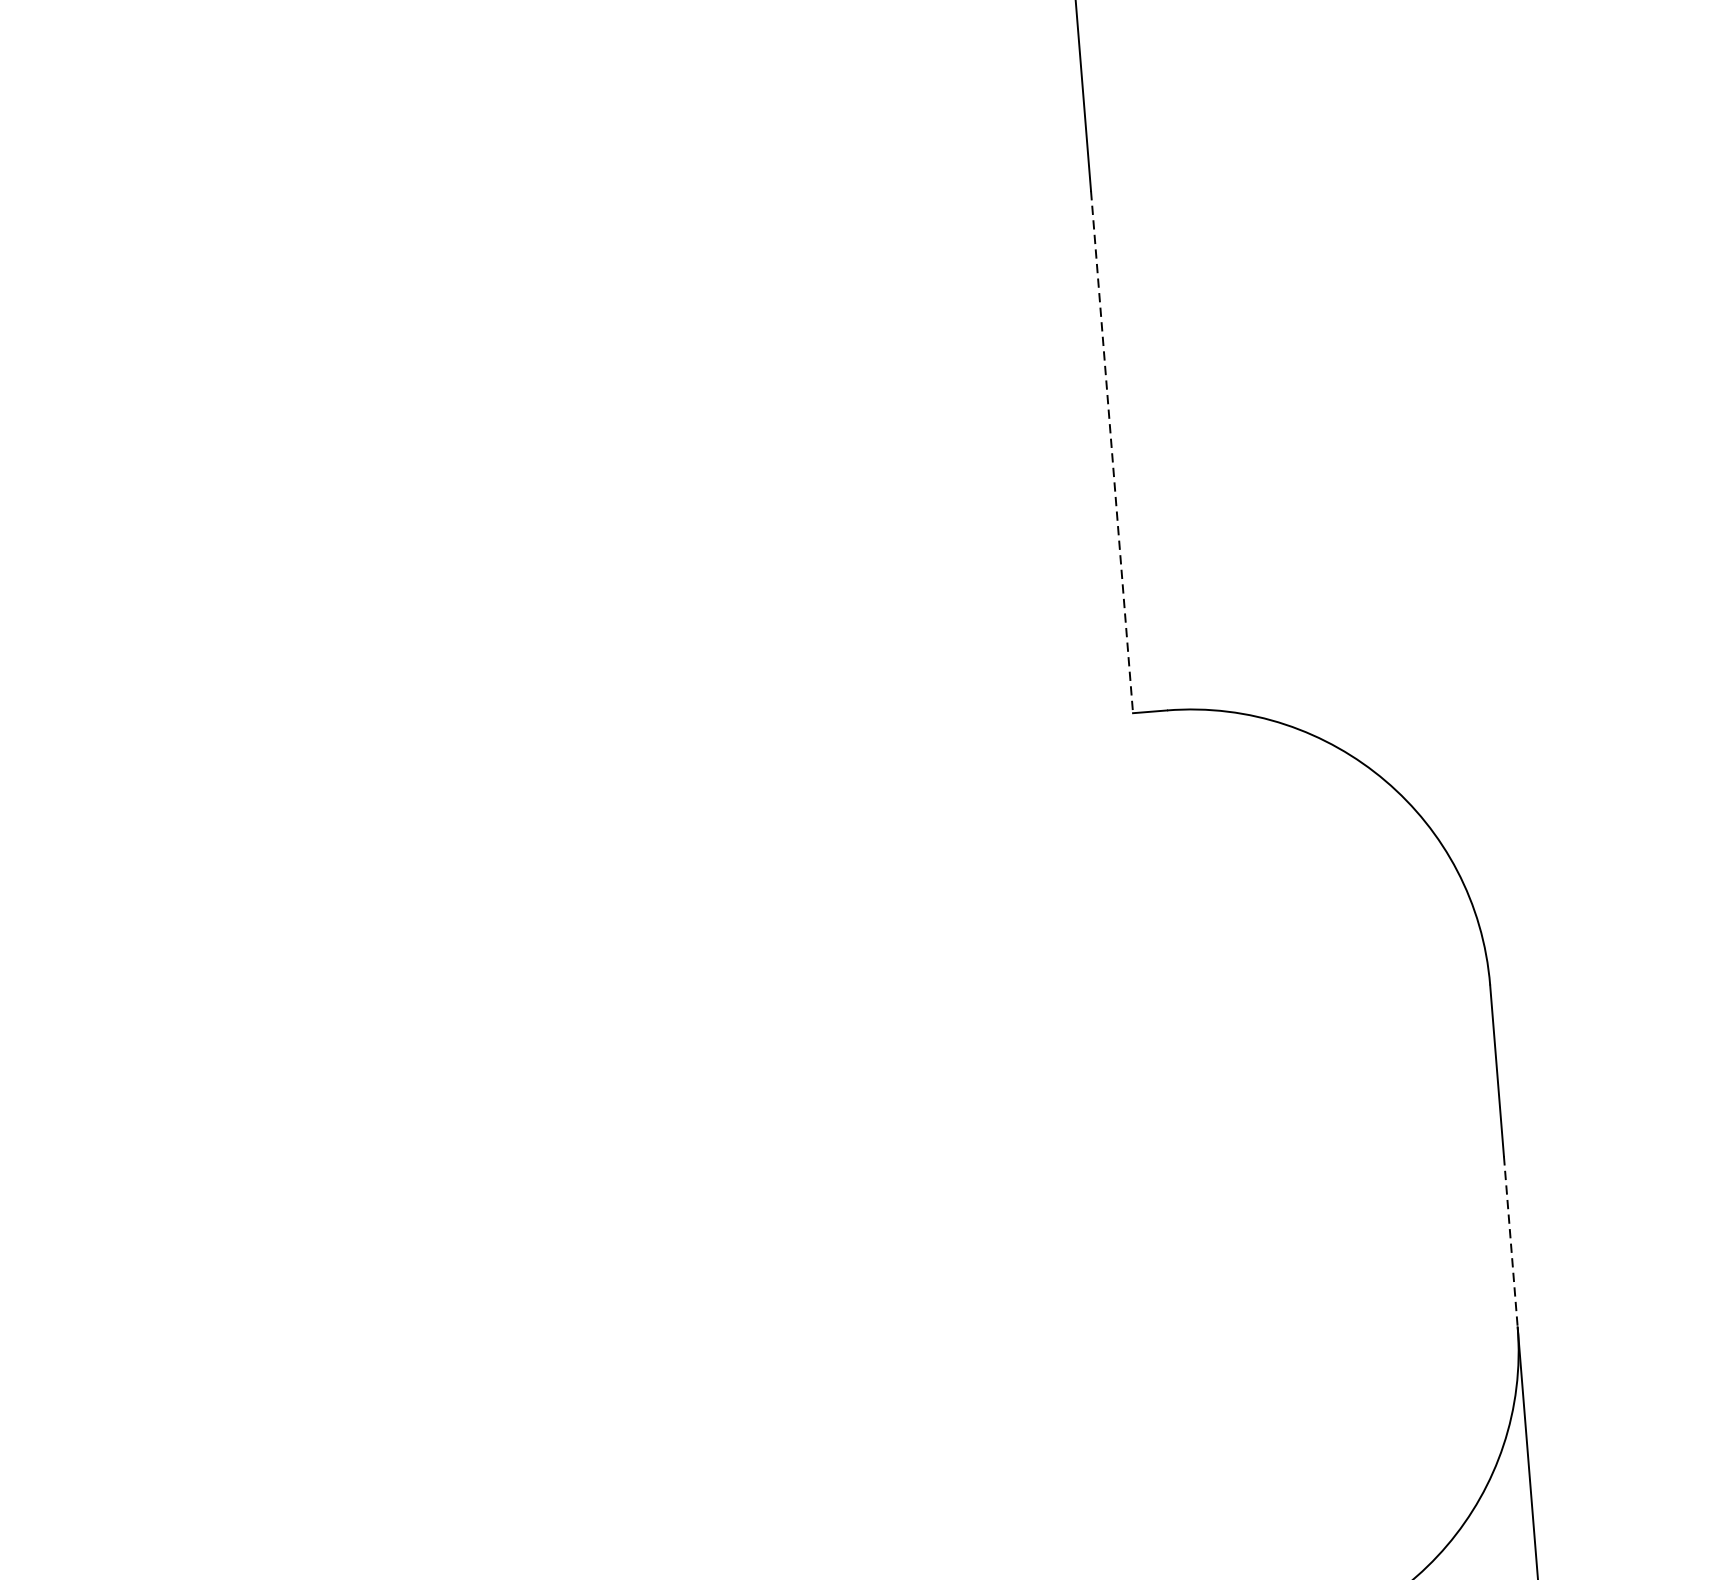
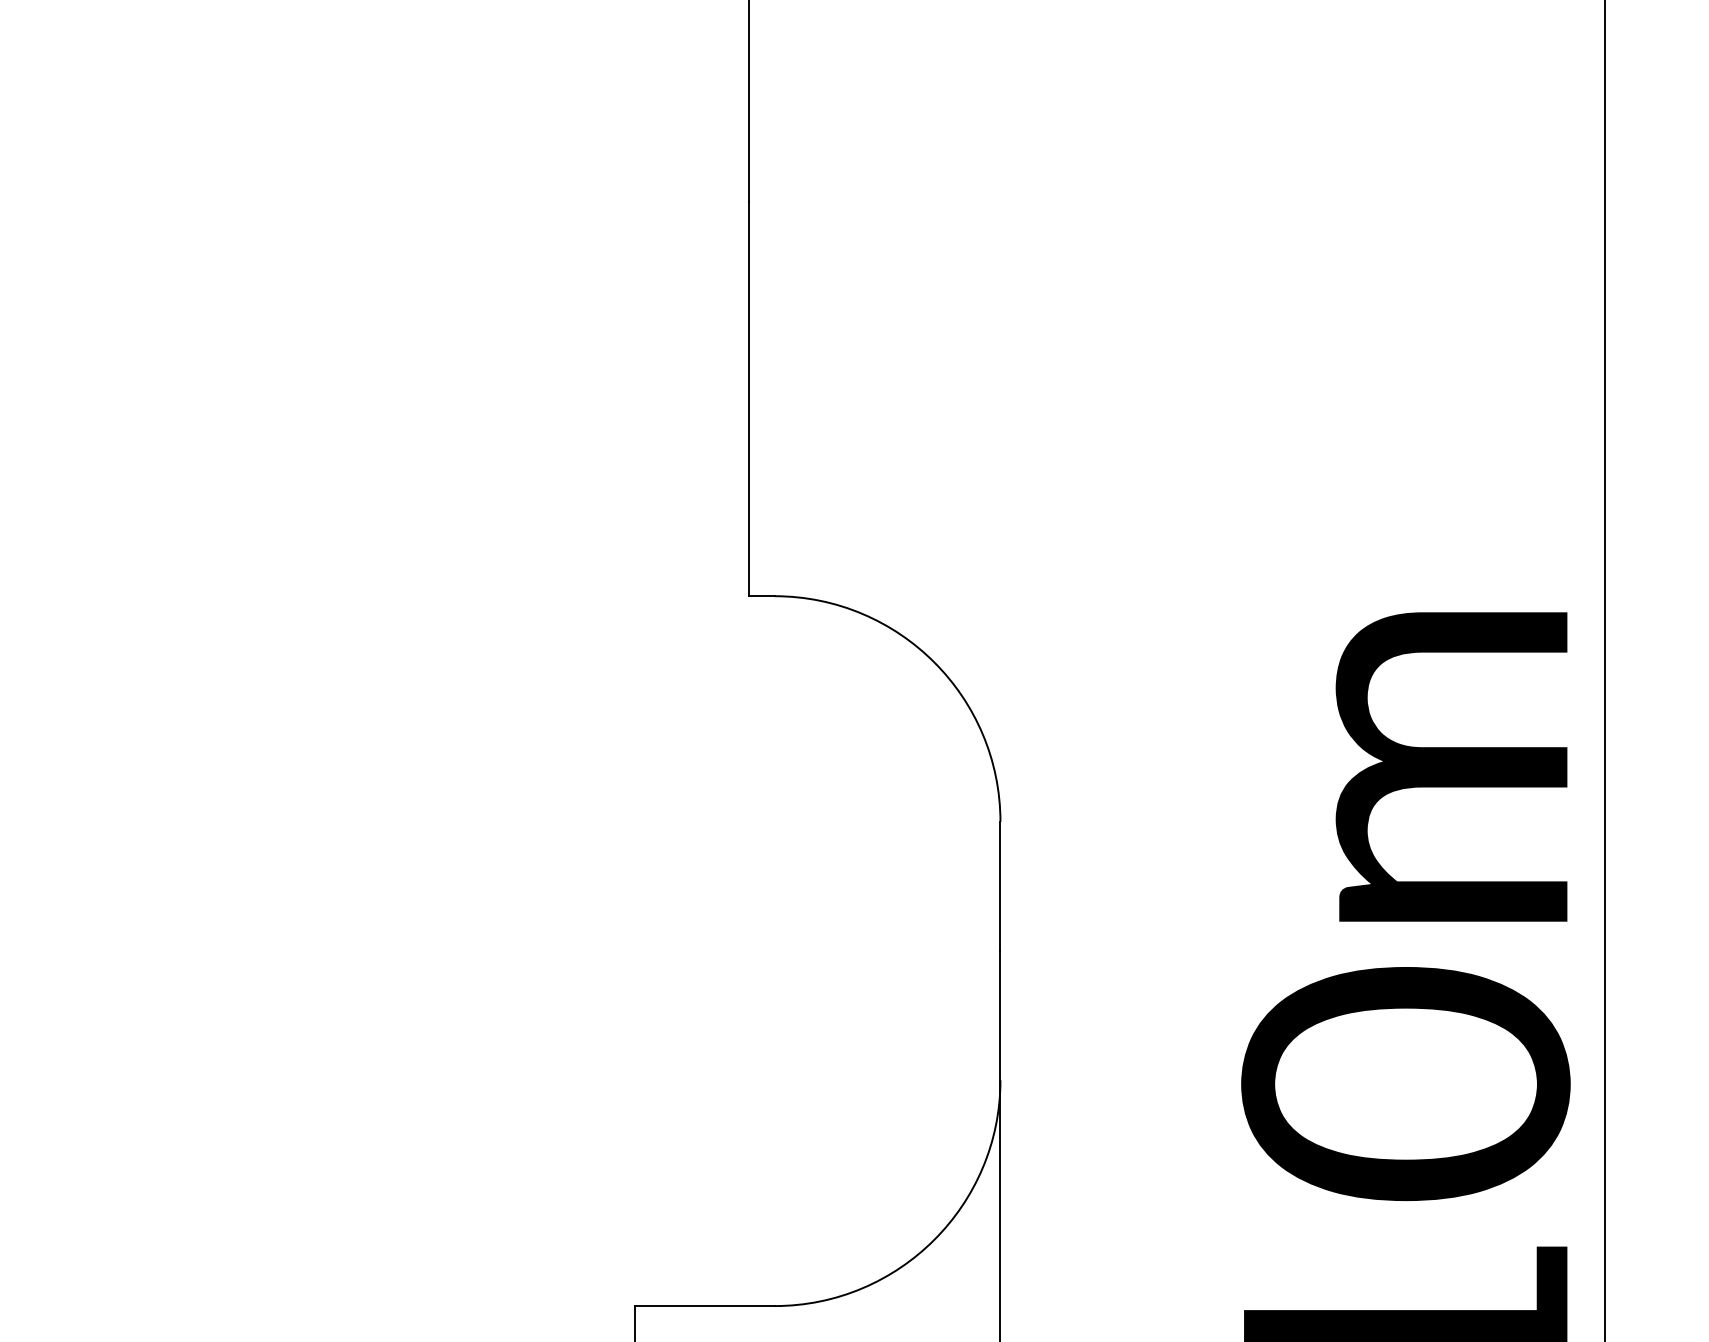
line: (1111, 452) -> (748, 399), dashed -> solid
line: (1510, 1241) -> (1000, 1015), dashed -> solid

